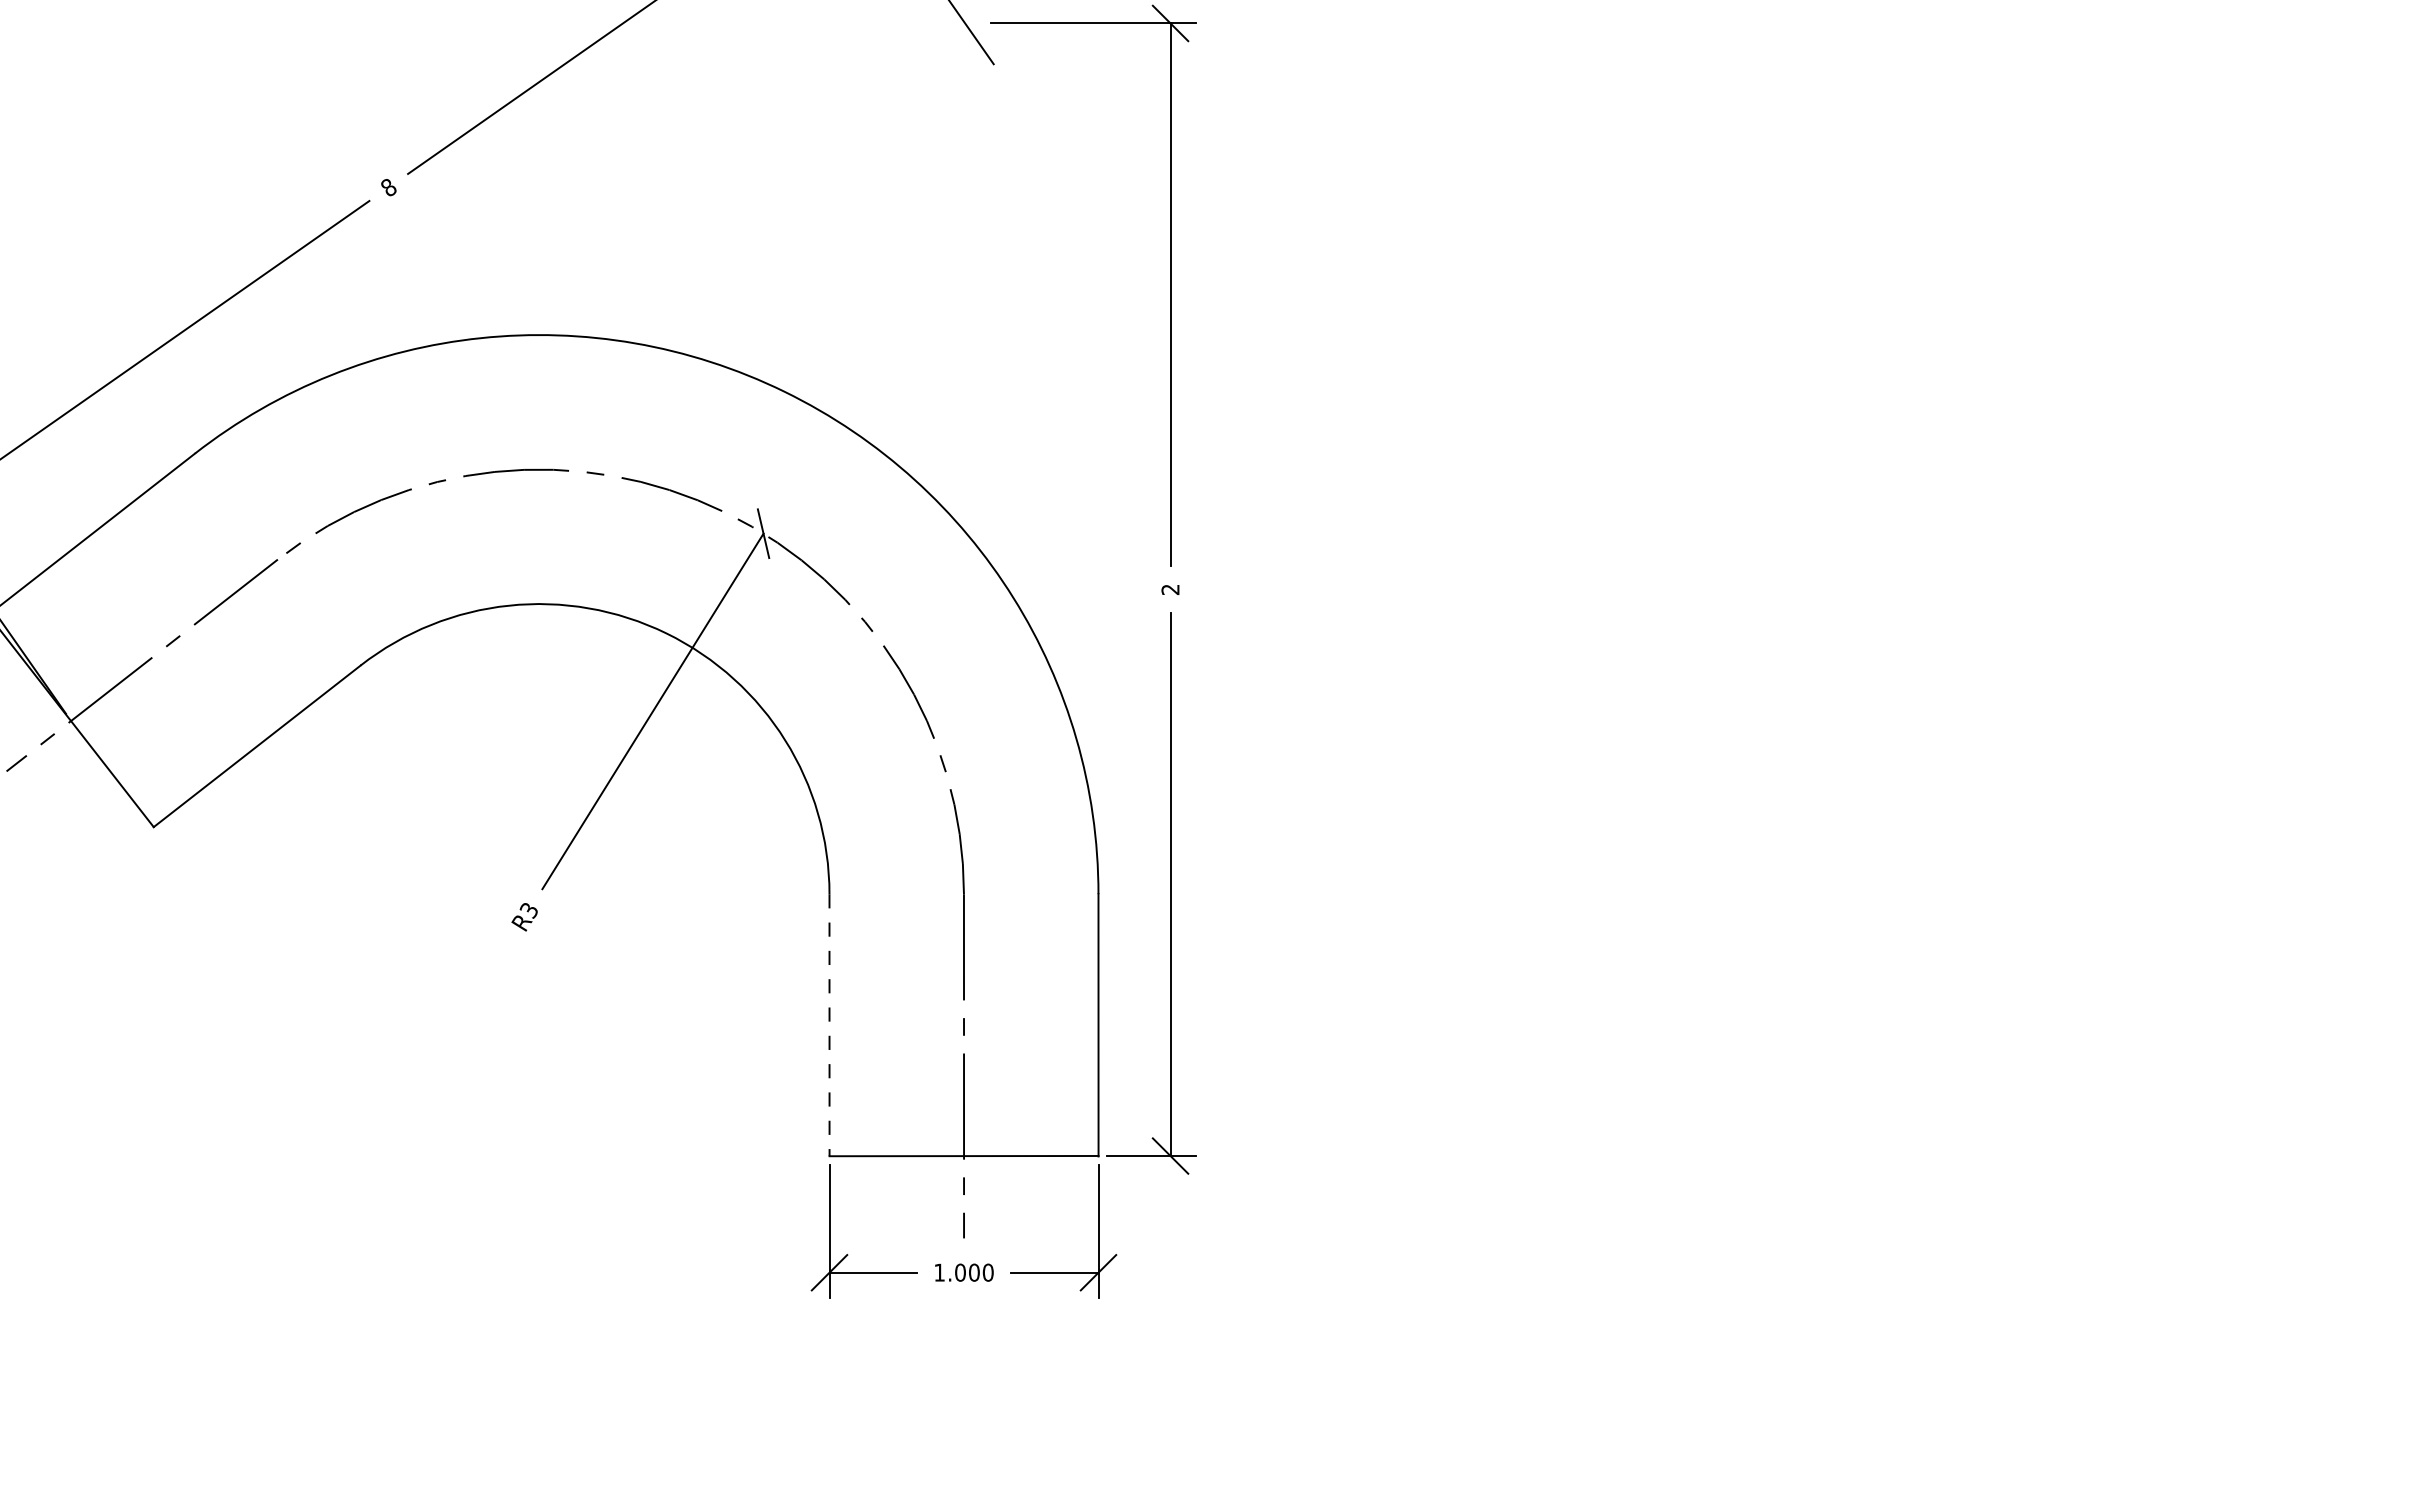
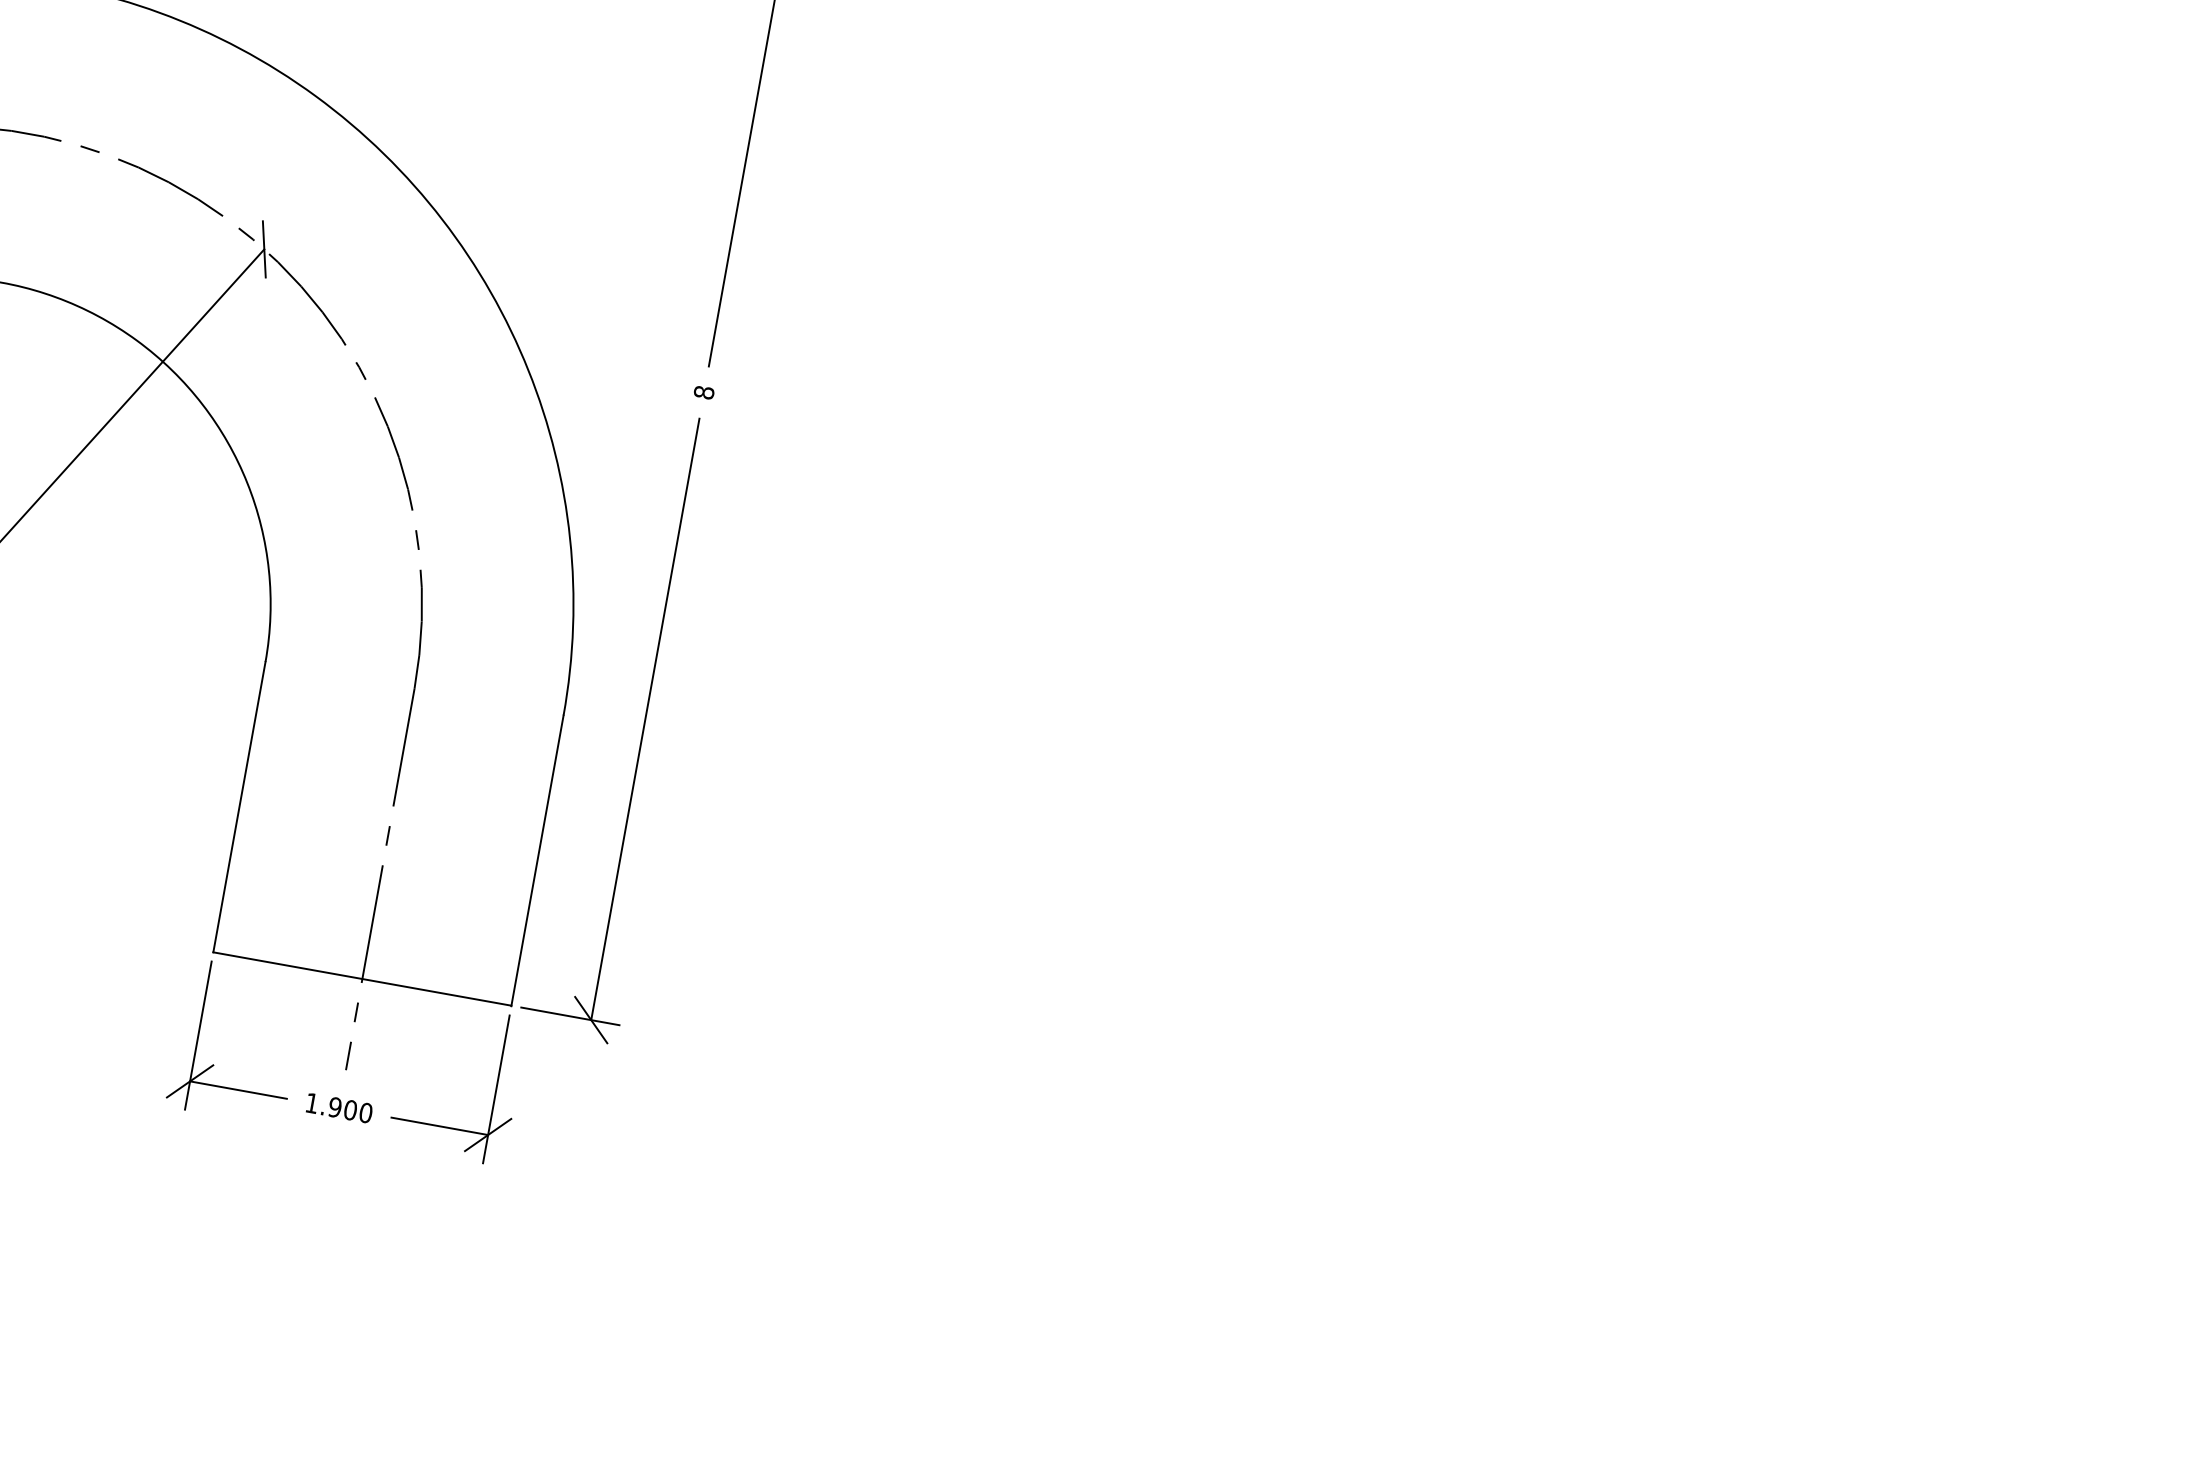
text: (1170, 589) -> (704, 392), 2 -> 8
line: (829, 1025) -> (239, 807), dashed -> solid
text: (960, 1272) -> (335, 1107), 1.000 -> 1.900

